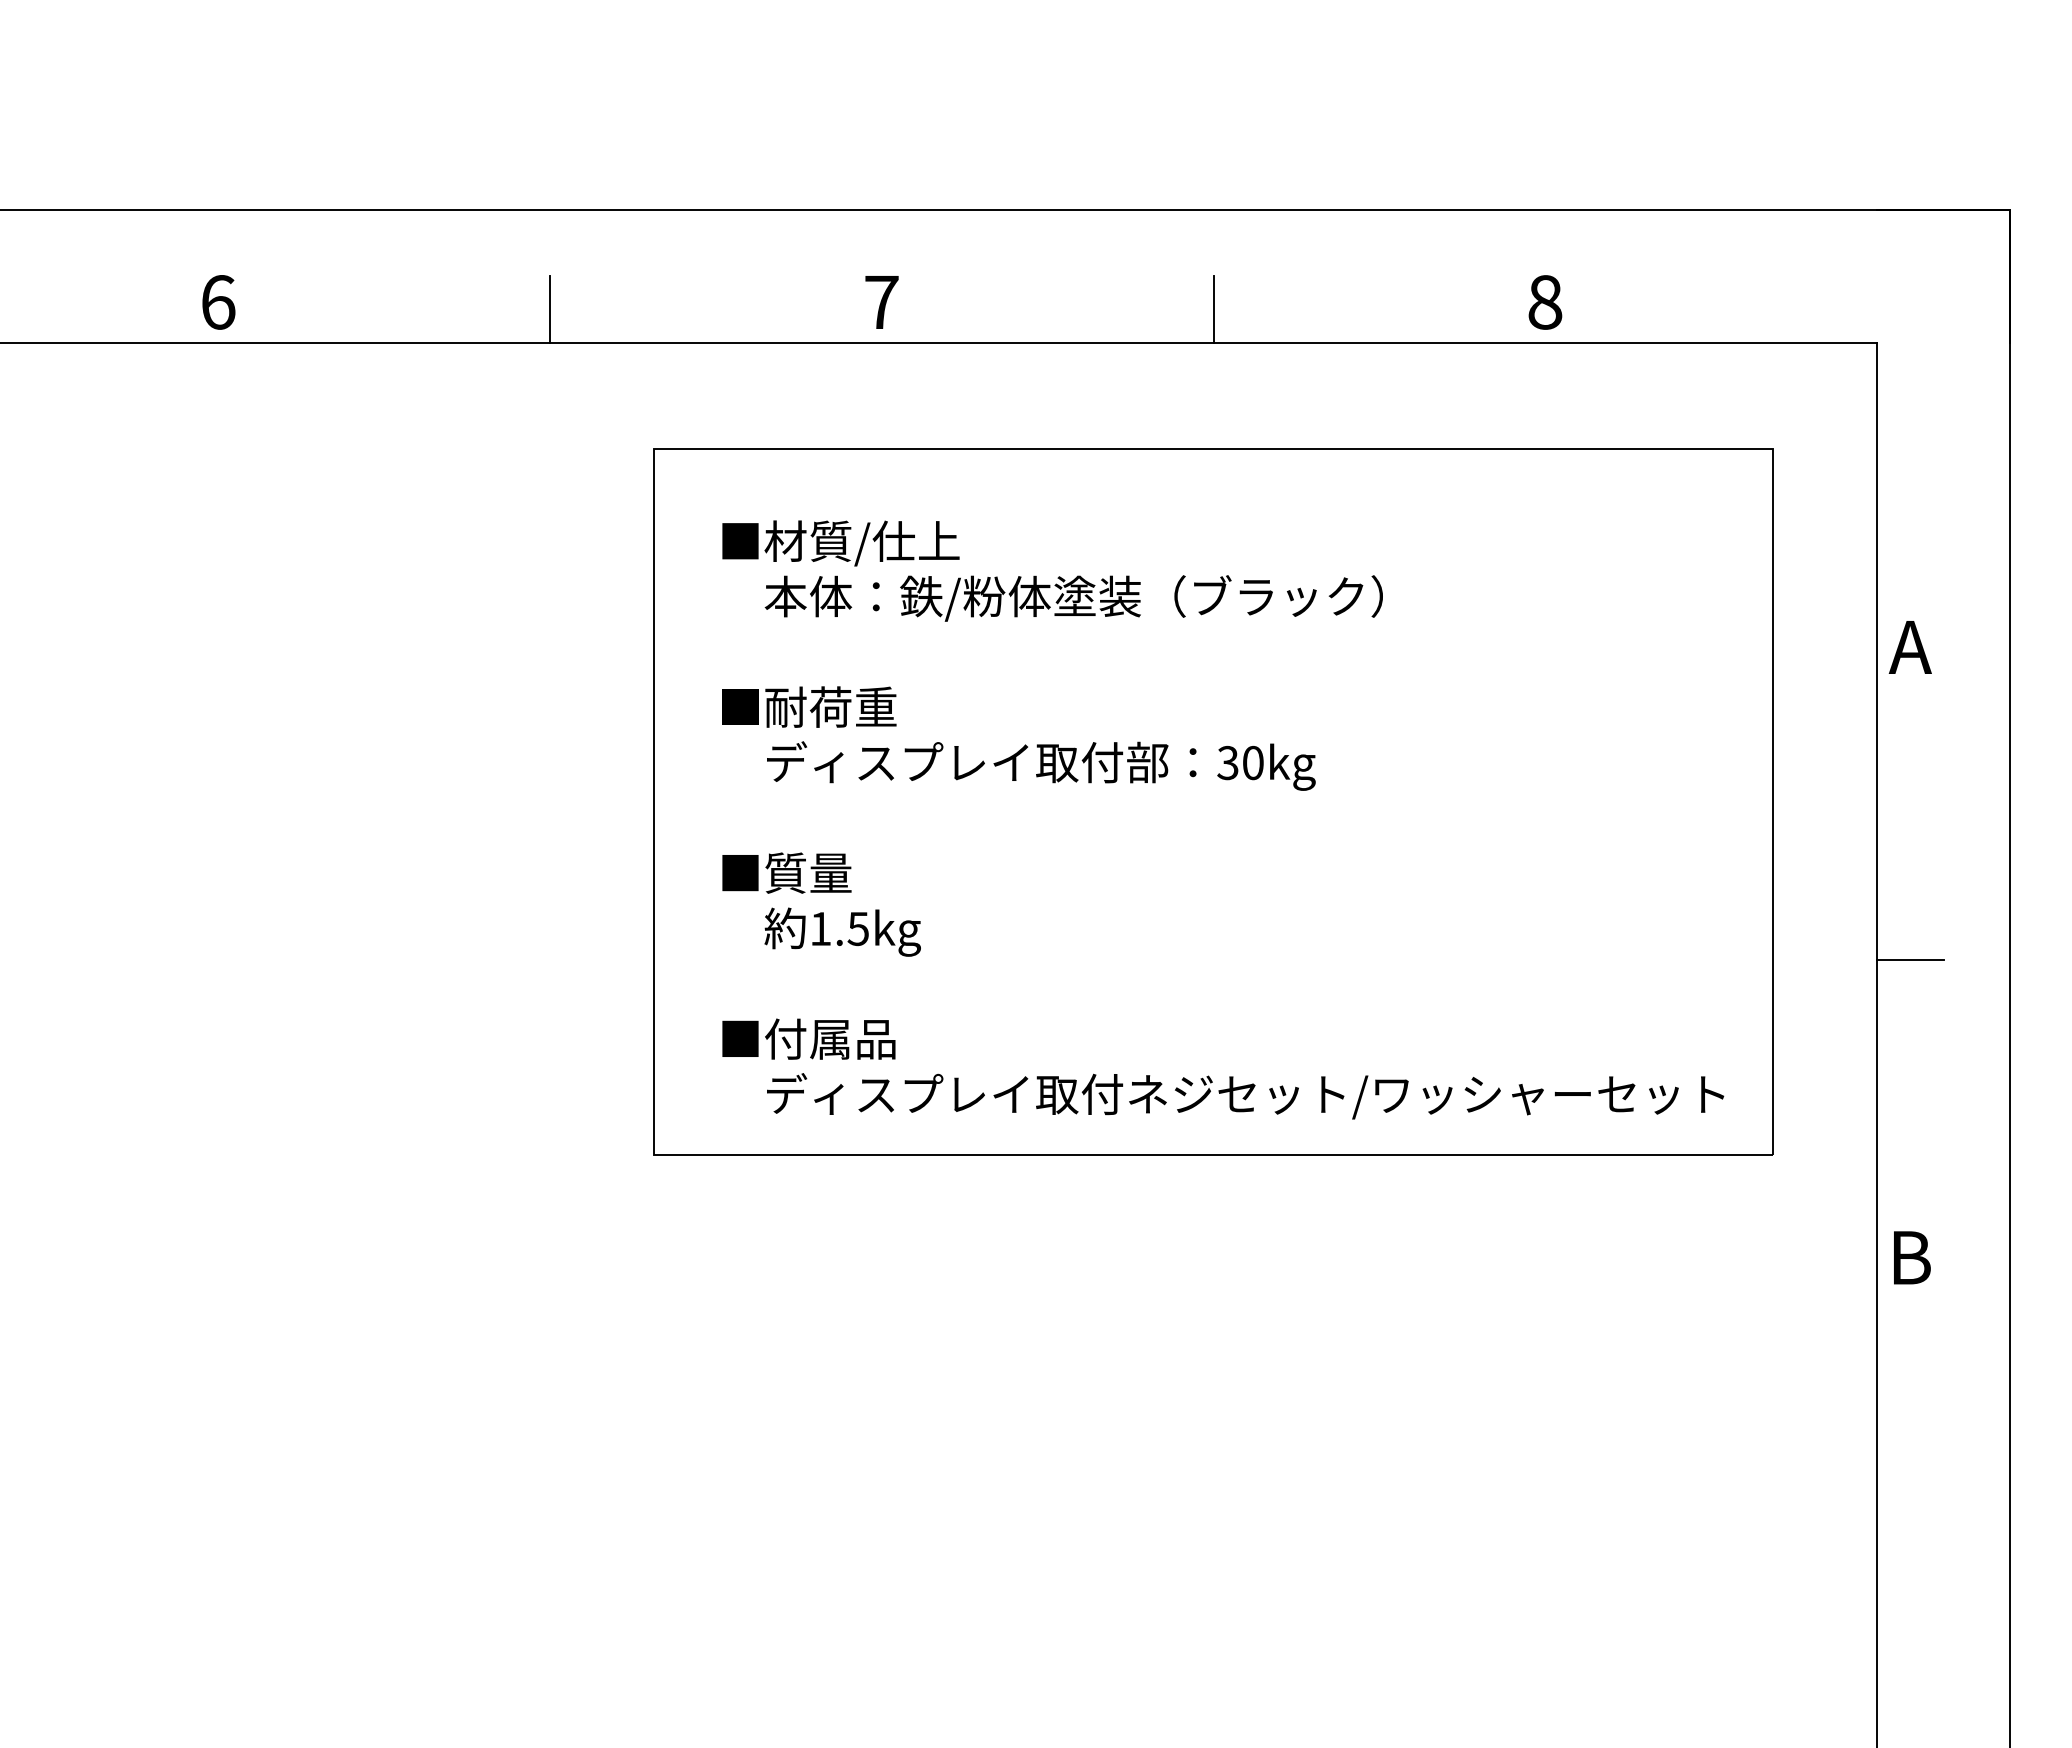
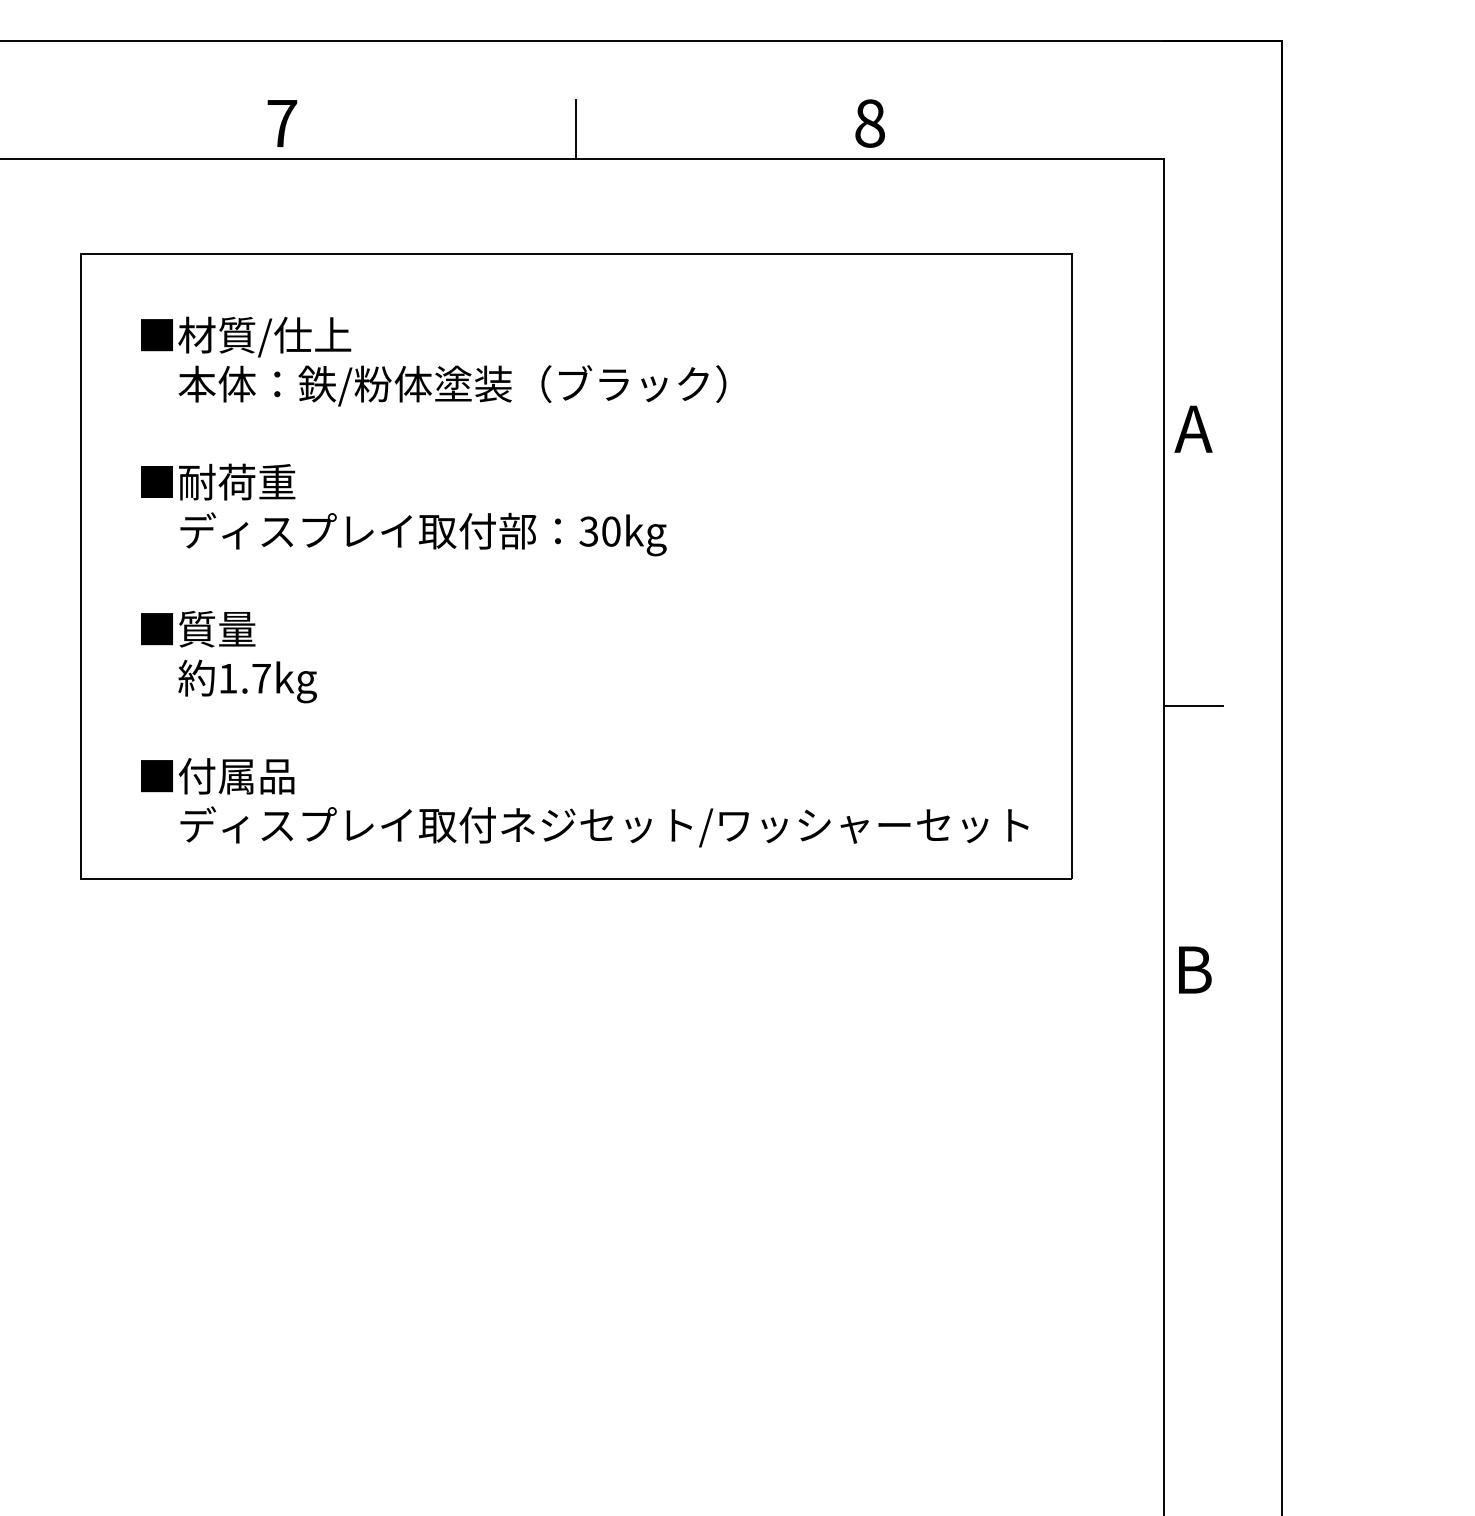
text: (857, 929) -> (260, 679), 1.5kg -> 1.7kg

